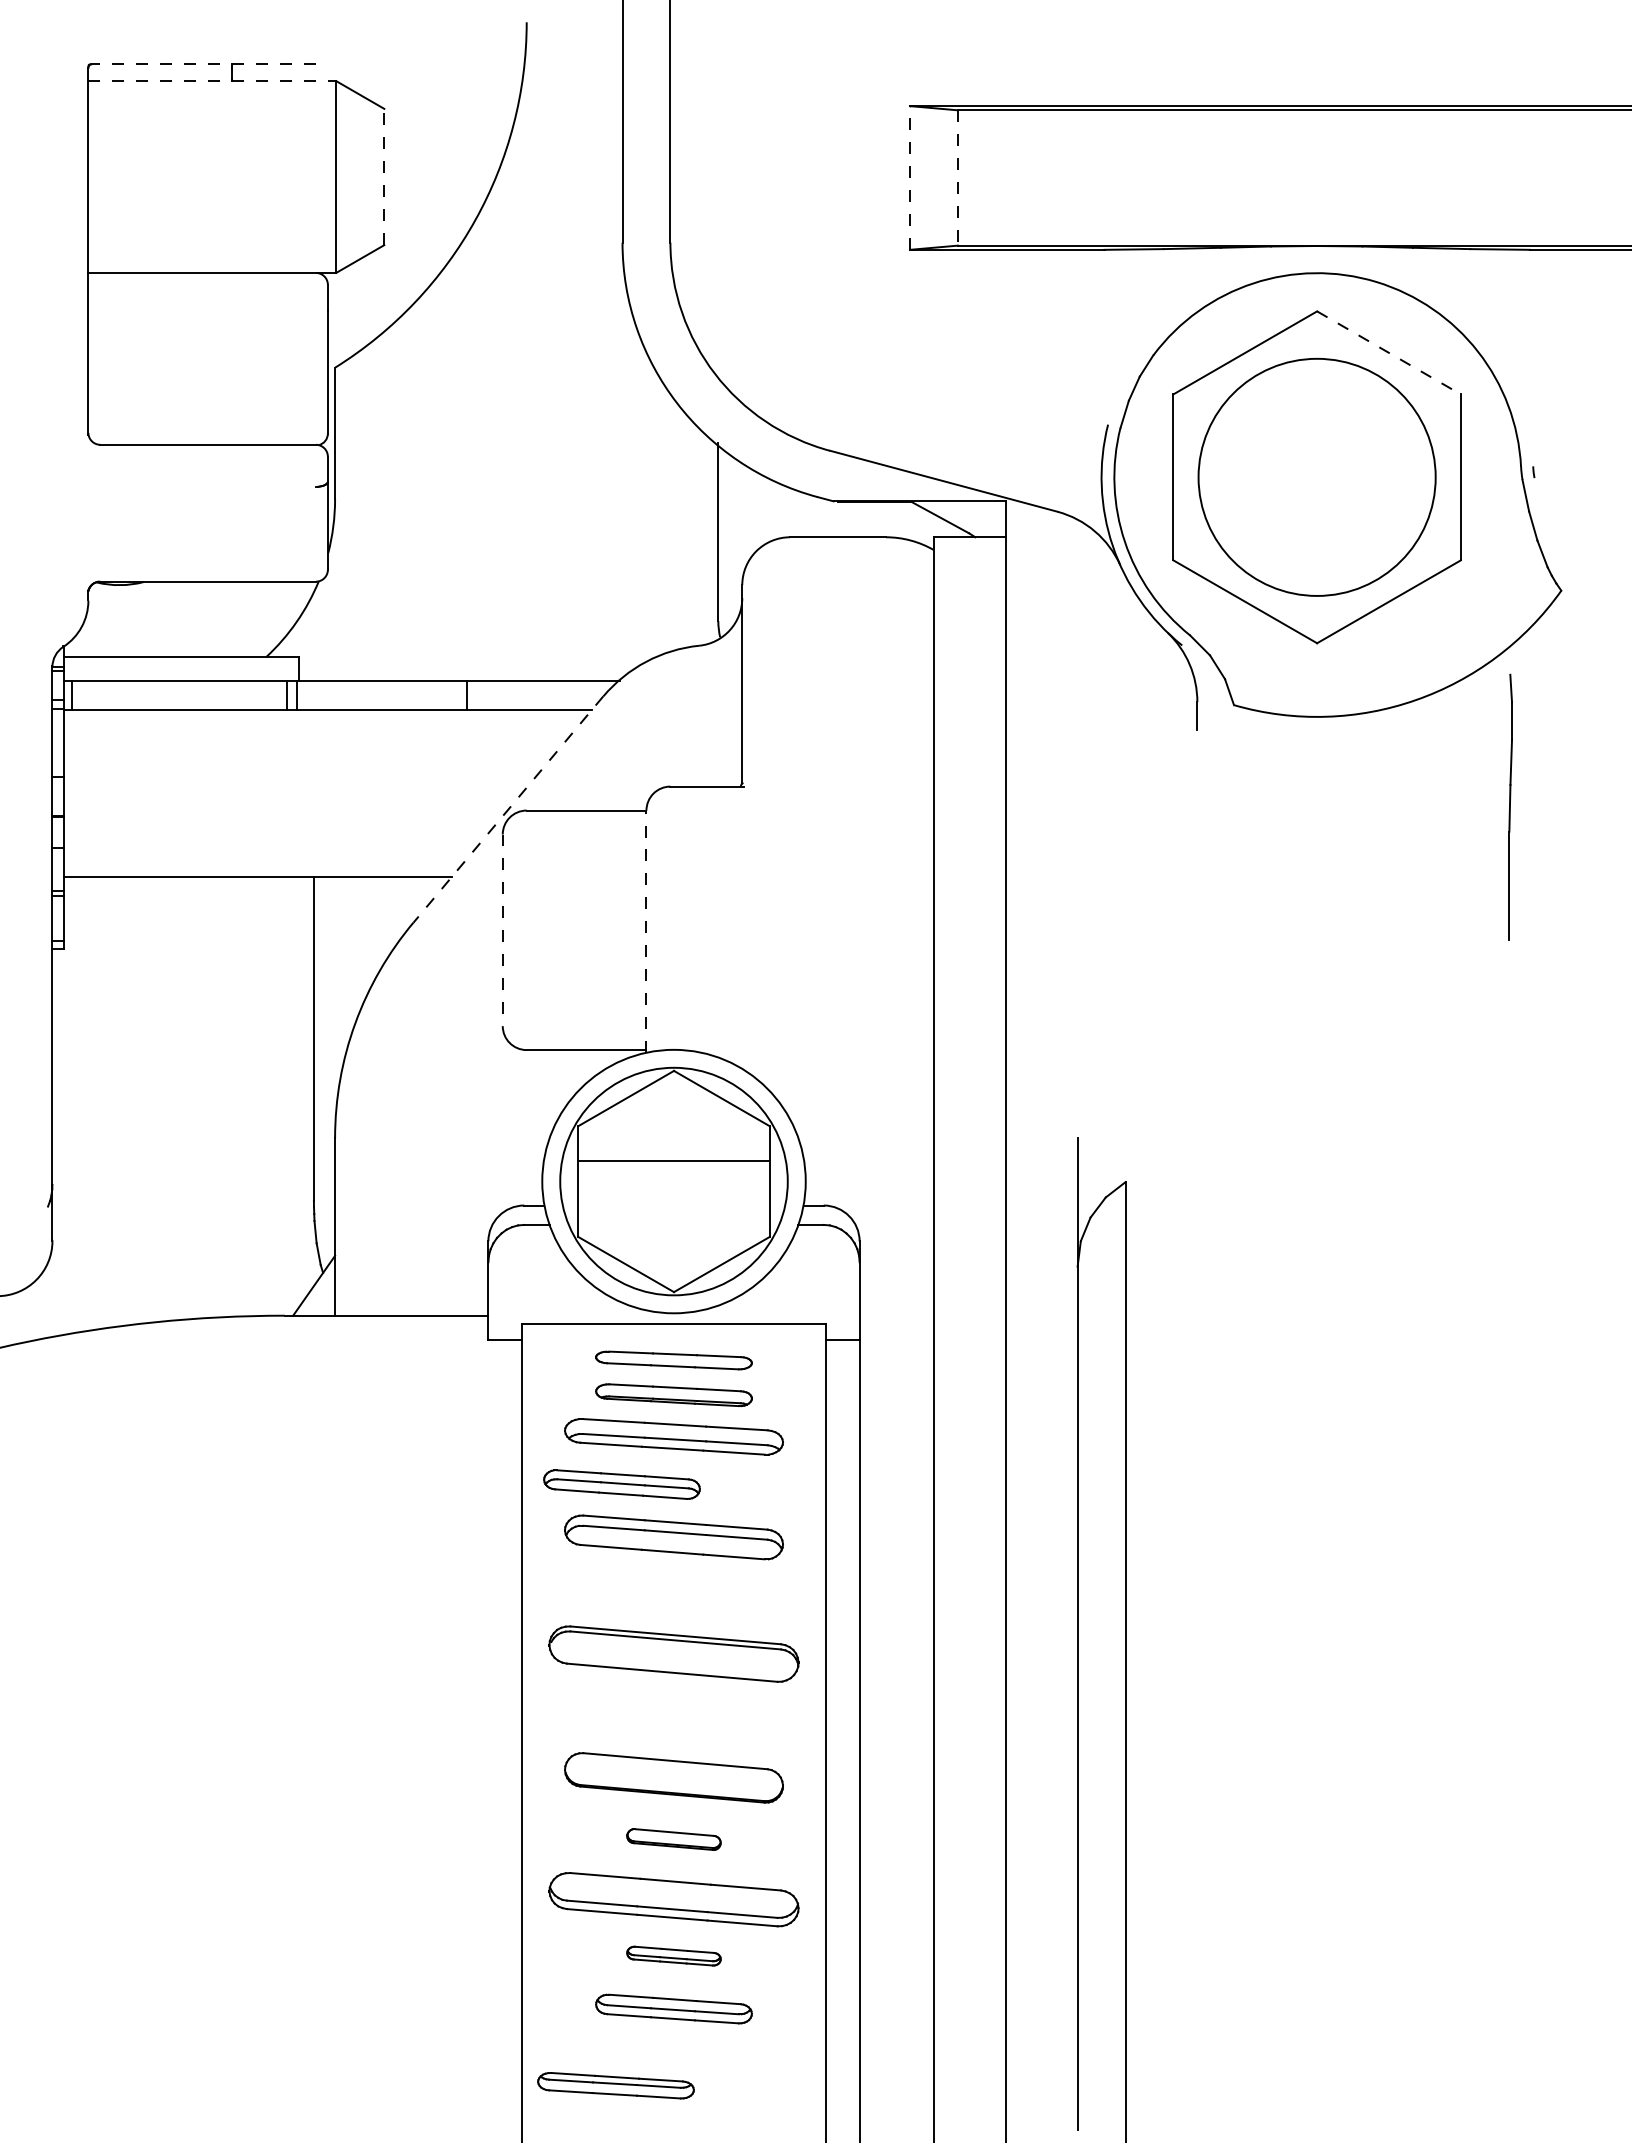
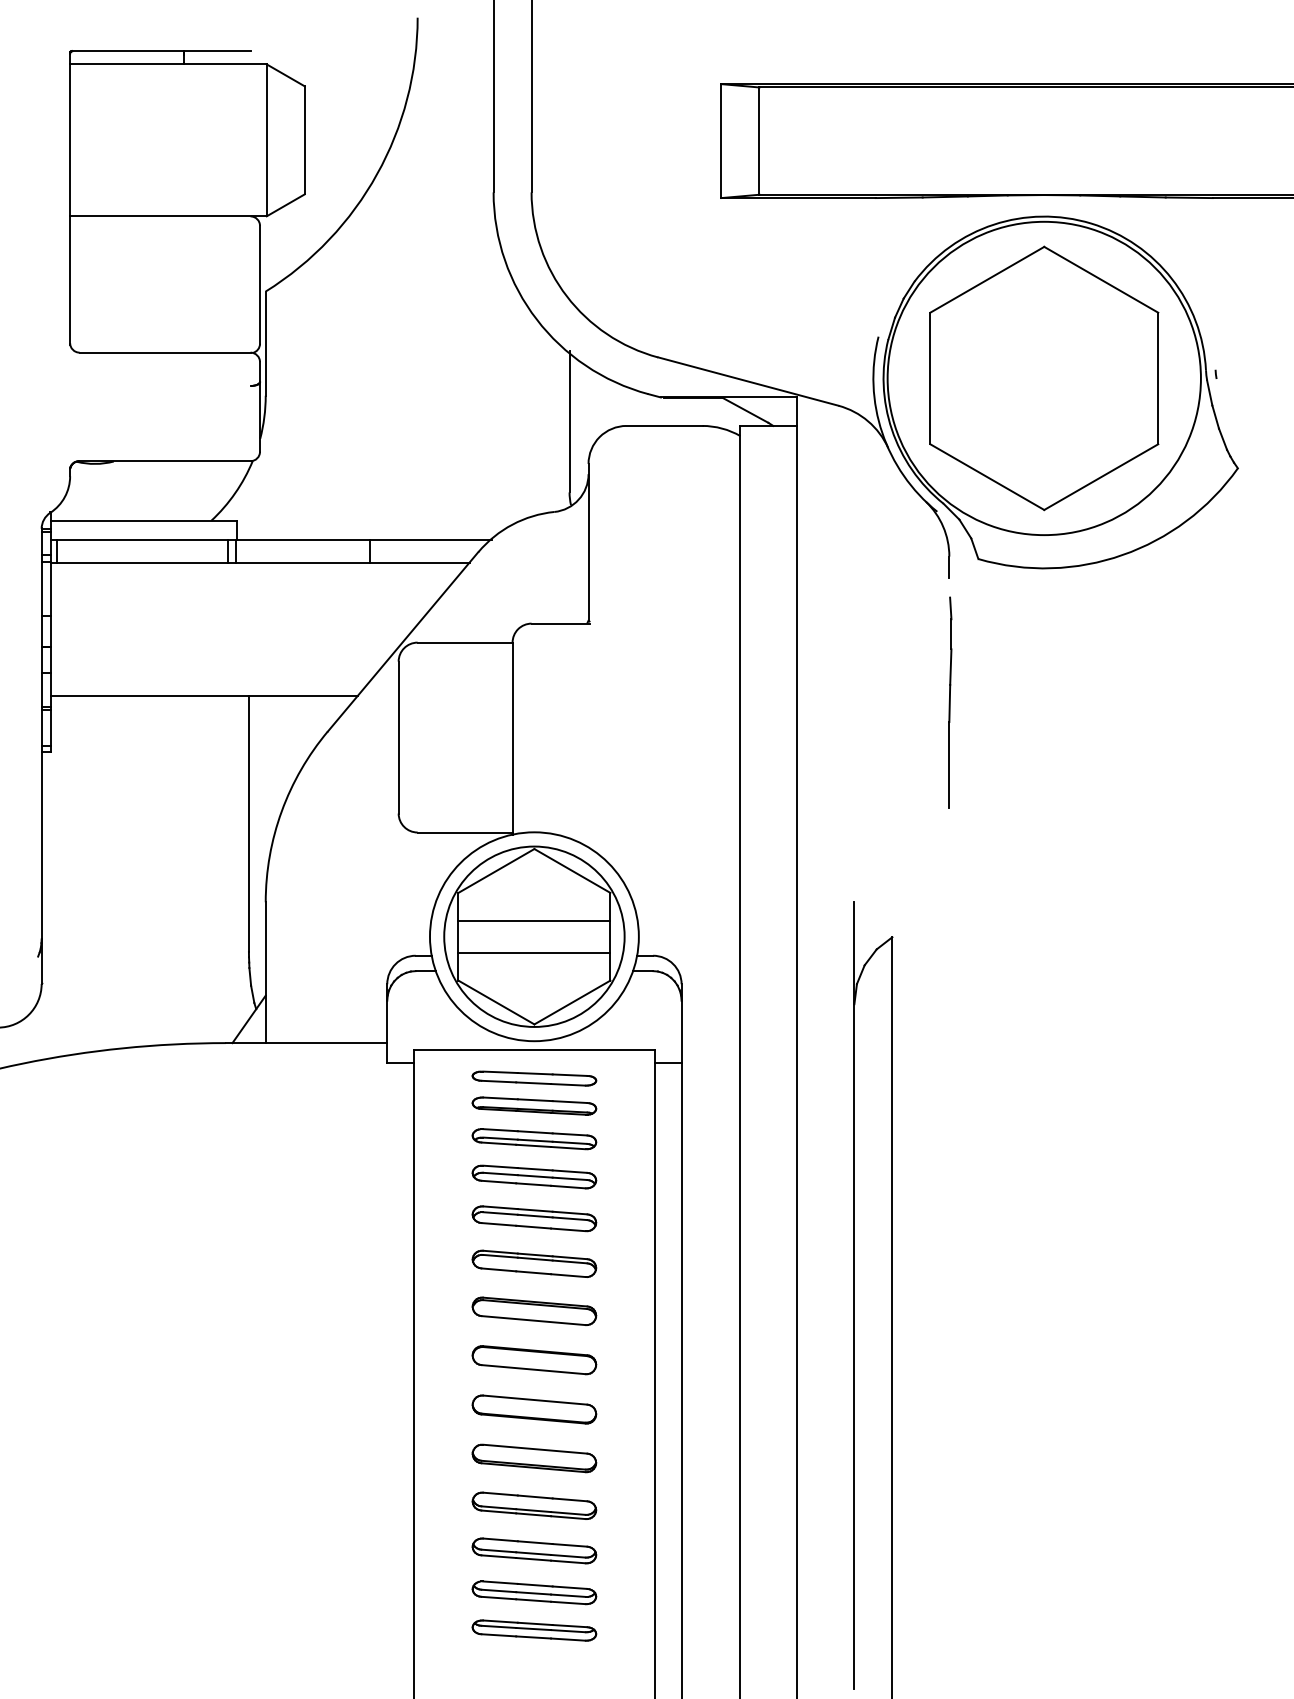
line: (203, 64) -> (161, 51), dashed -> solid
line: (212, 81) -> (168, 64), dashed -> solid
line: (384, 176) -> (304, 139), dashed -> solid
line: (909, 177) -> (721, 140), dashed -> solid
line: (957, 177) -> (759, 140), dashed -> solid
line: (1388, 352) -> (1100, 279), dashed -> solid
circle: (1316, 476) -> (1043, 377), size x1.67
part: (1510, 806) -> (950, 702), moved
line: (508, 809) -> (403, 641), dashed -> solid
line: (502, 930) -> (398, 737), dashed -> solid
line: (646, 931) -> (512, 738), dashed -> solid
line: (673, 1201) -> (534, 952), added
part: (673, 1436) -> (534, 1138), size x0.71
part: (621, 1484) -> (534, 1176), moved
part: (673, 1536) -> (534, 1218), size x0.71
part: (673, 1593) -> (534, 1263), added
part: (673, 1653) -> (534, 1310), size x0.62
part: (673, 1715) -> (534, 1360), added
part: (673, 1777) -> (534, 1409), size x0.71
part: (673, 1839) -> (534, 1458), size x1.67
part: (673, 1898) -> (534, 1505), size x0.62
part: (673, 1955) -> (534, 1550), size x1.67
part: (615, 2085) -> (534, 1630), moved

